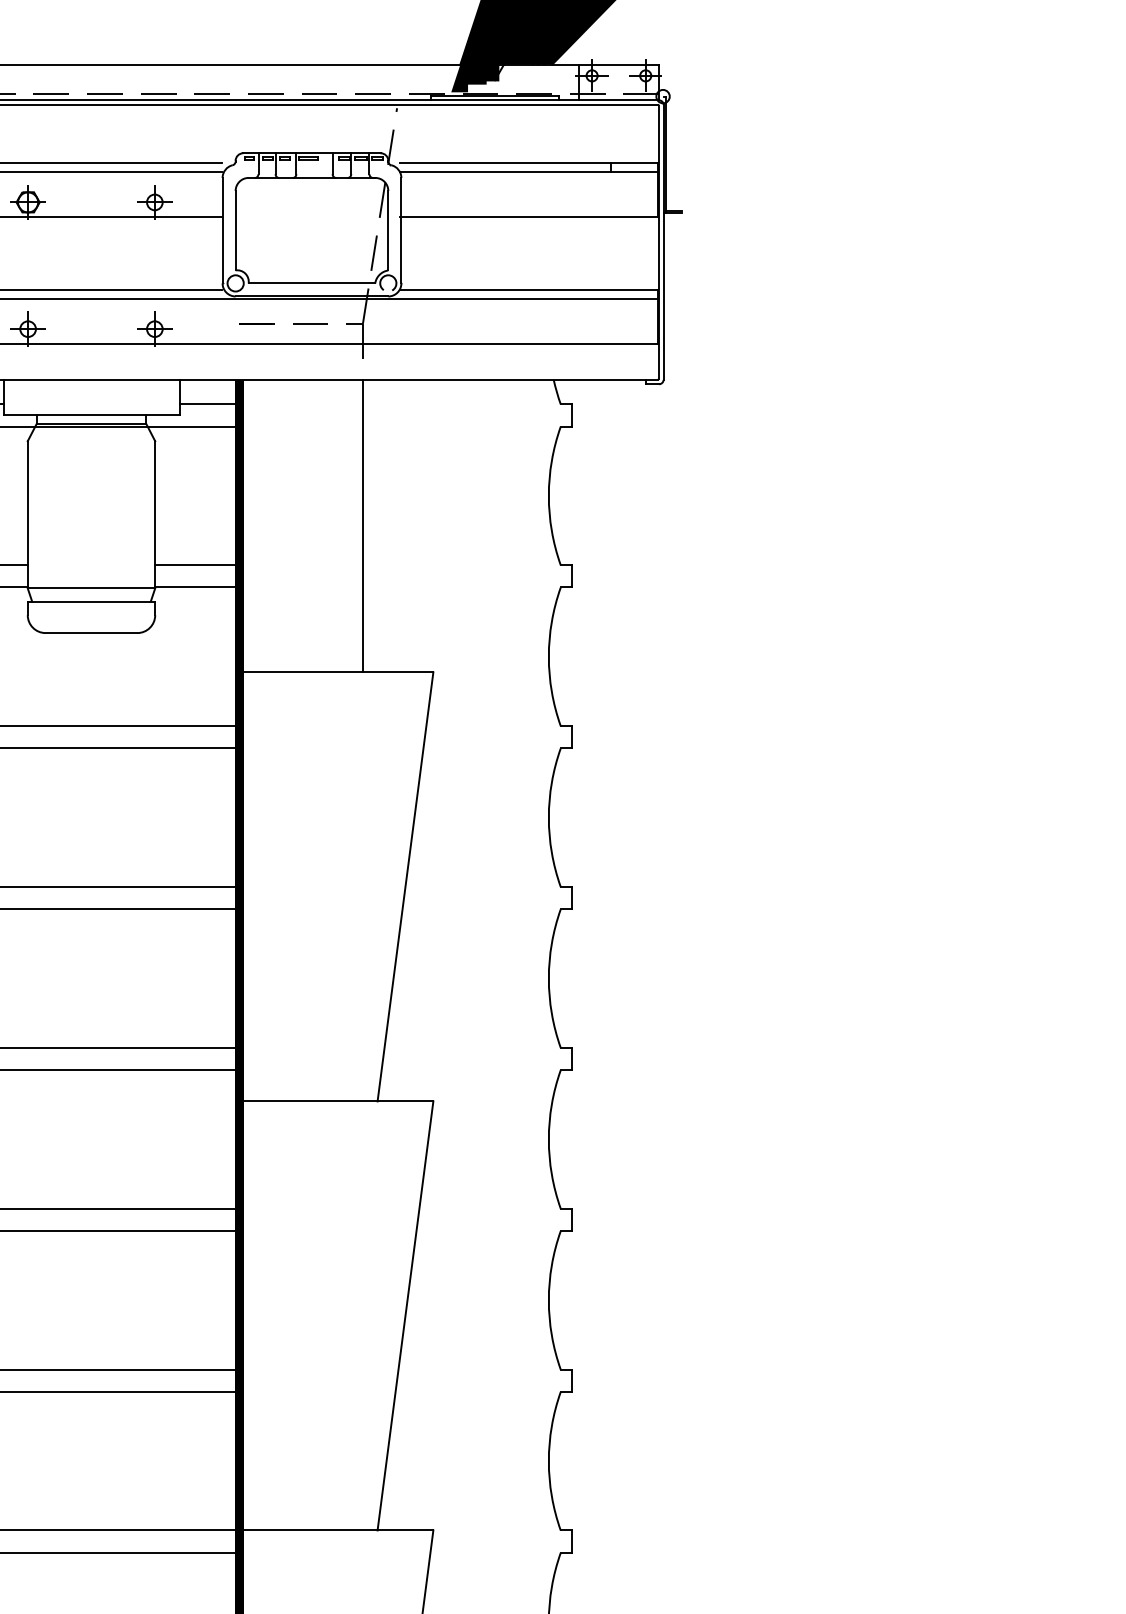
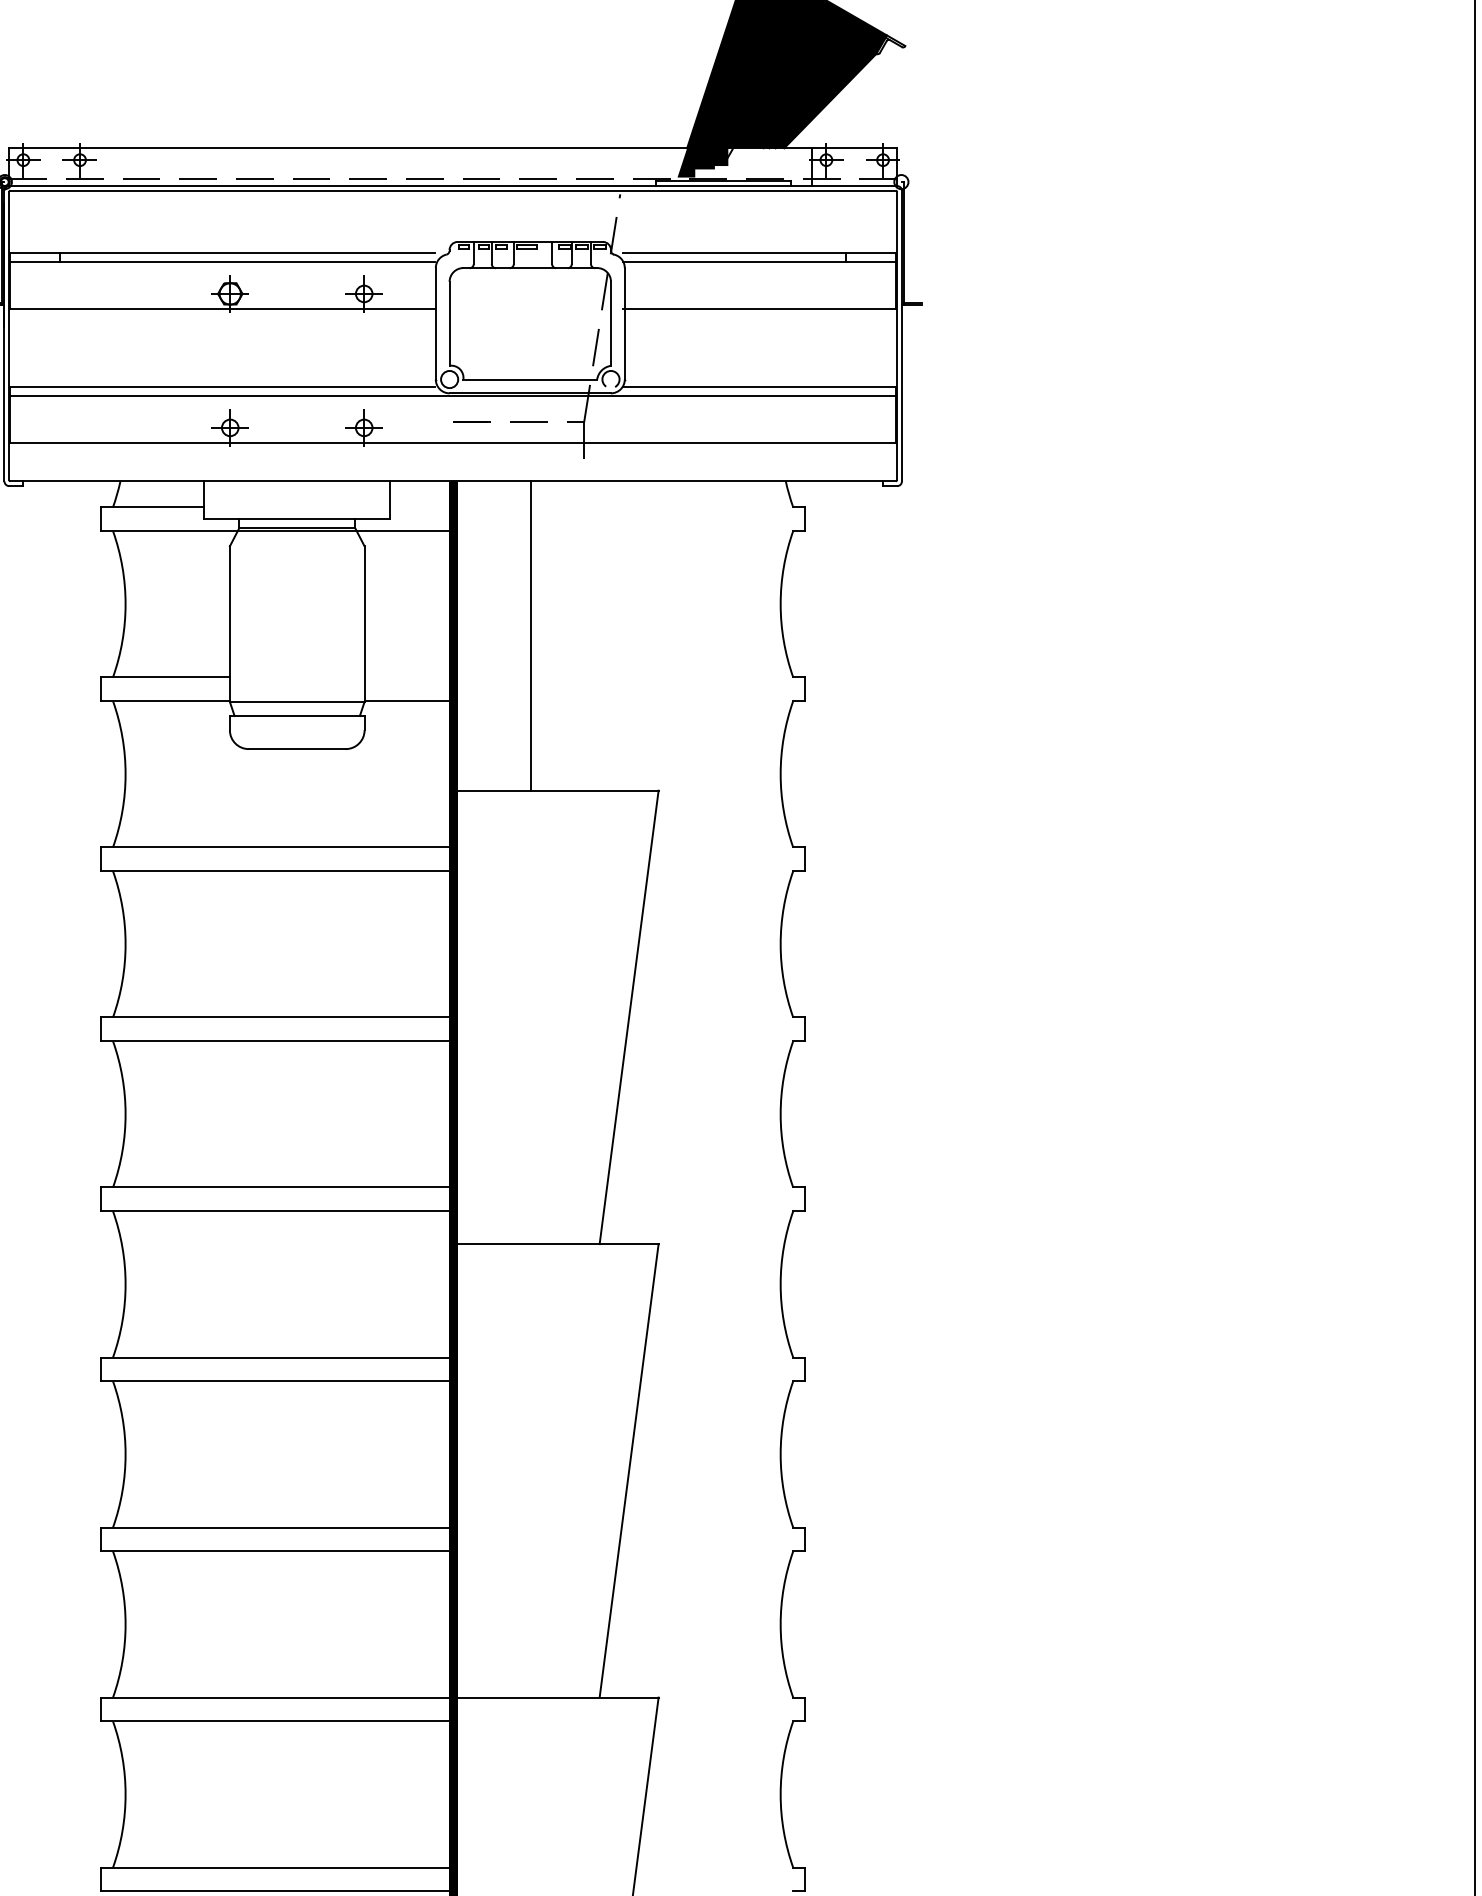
line: (209, 404) -> (421, 507), removed
line: (363, 525) -> (531, 635), moved
line: (196, 565) -> (408, 677), removed

